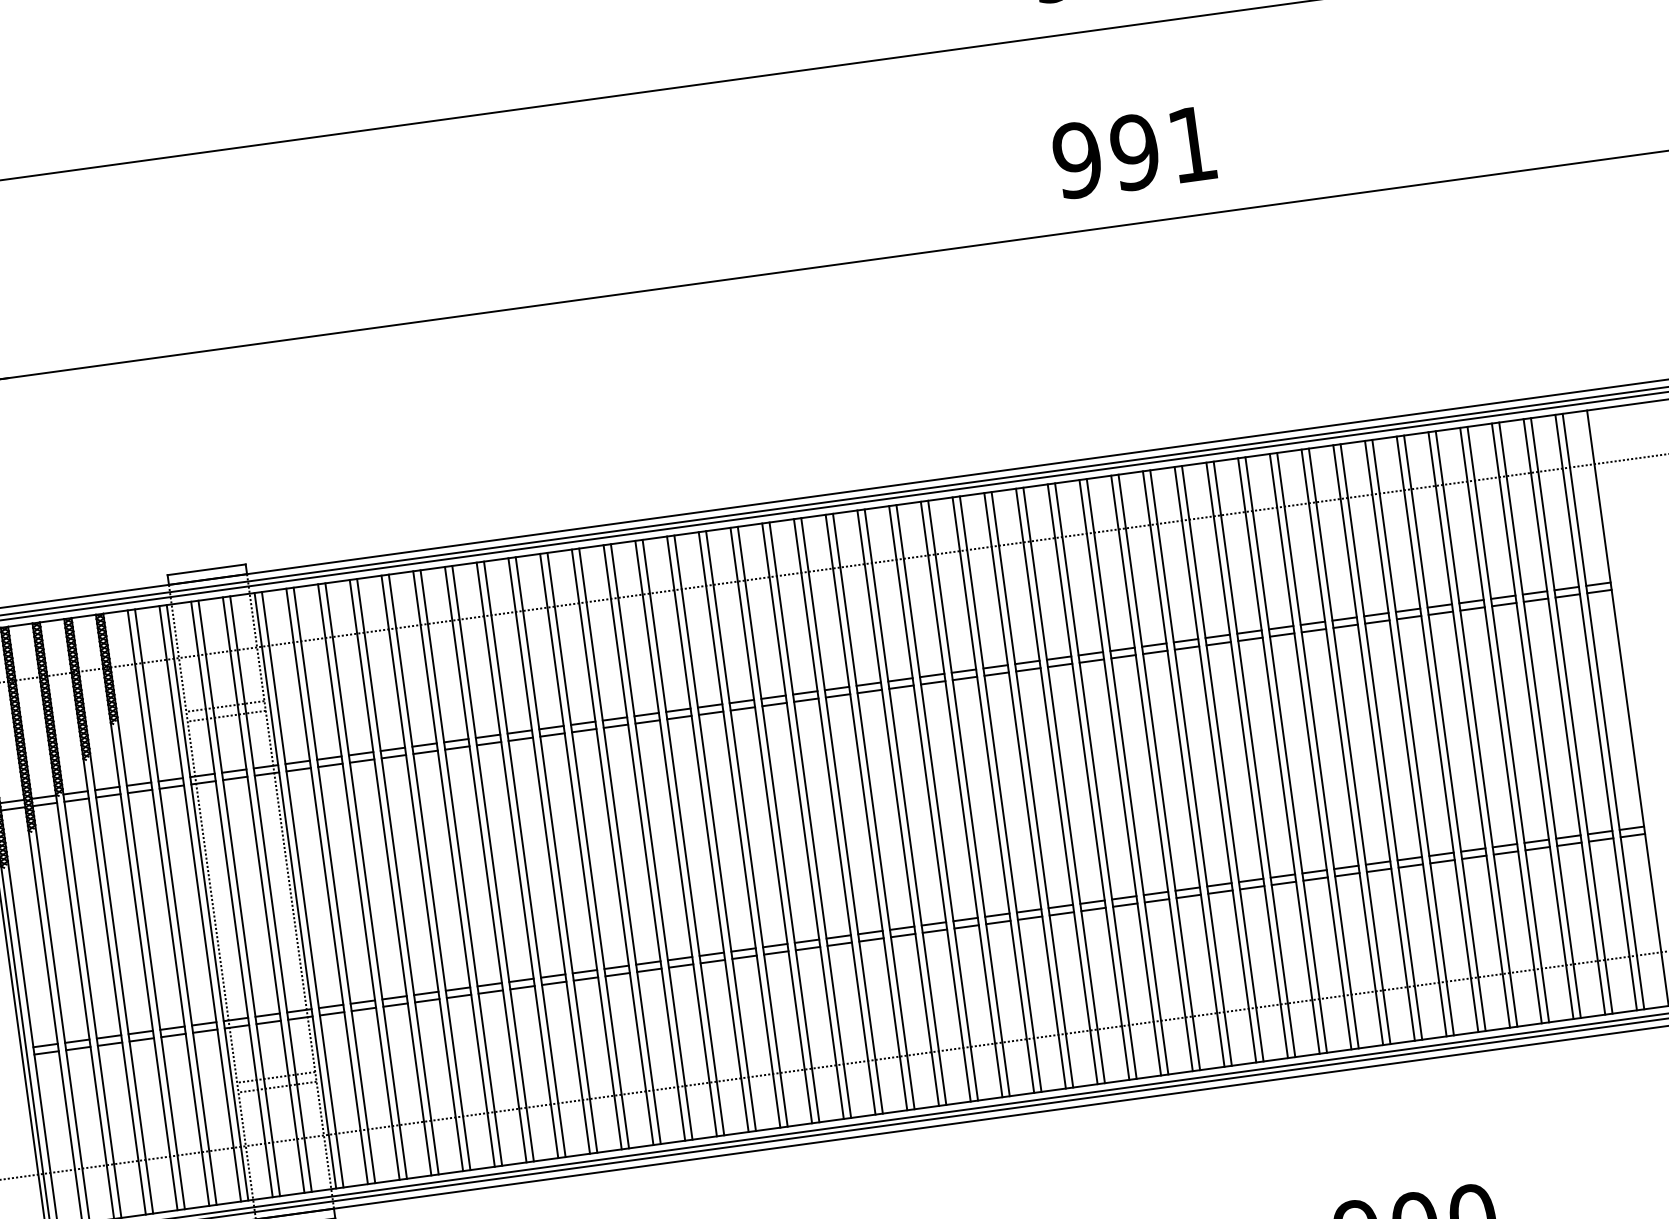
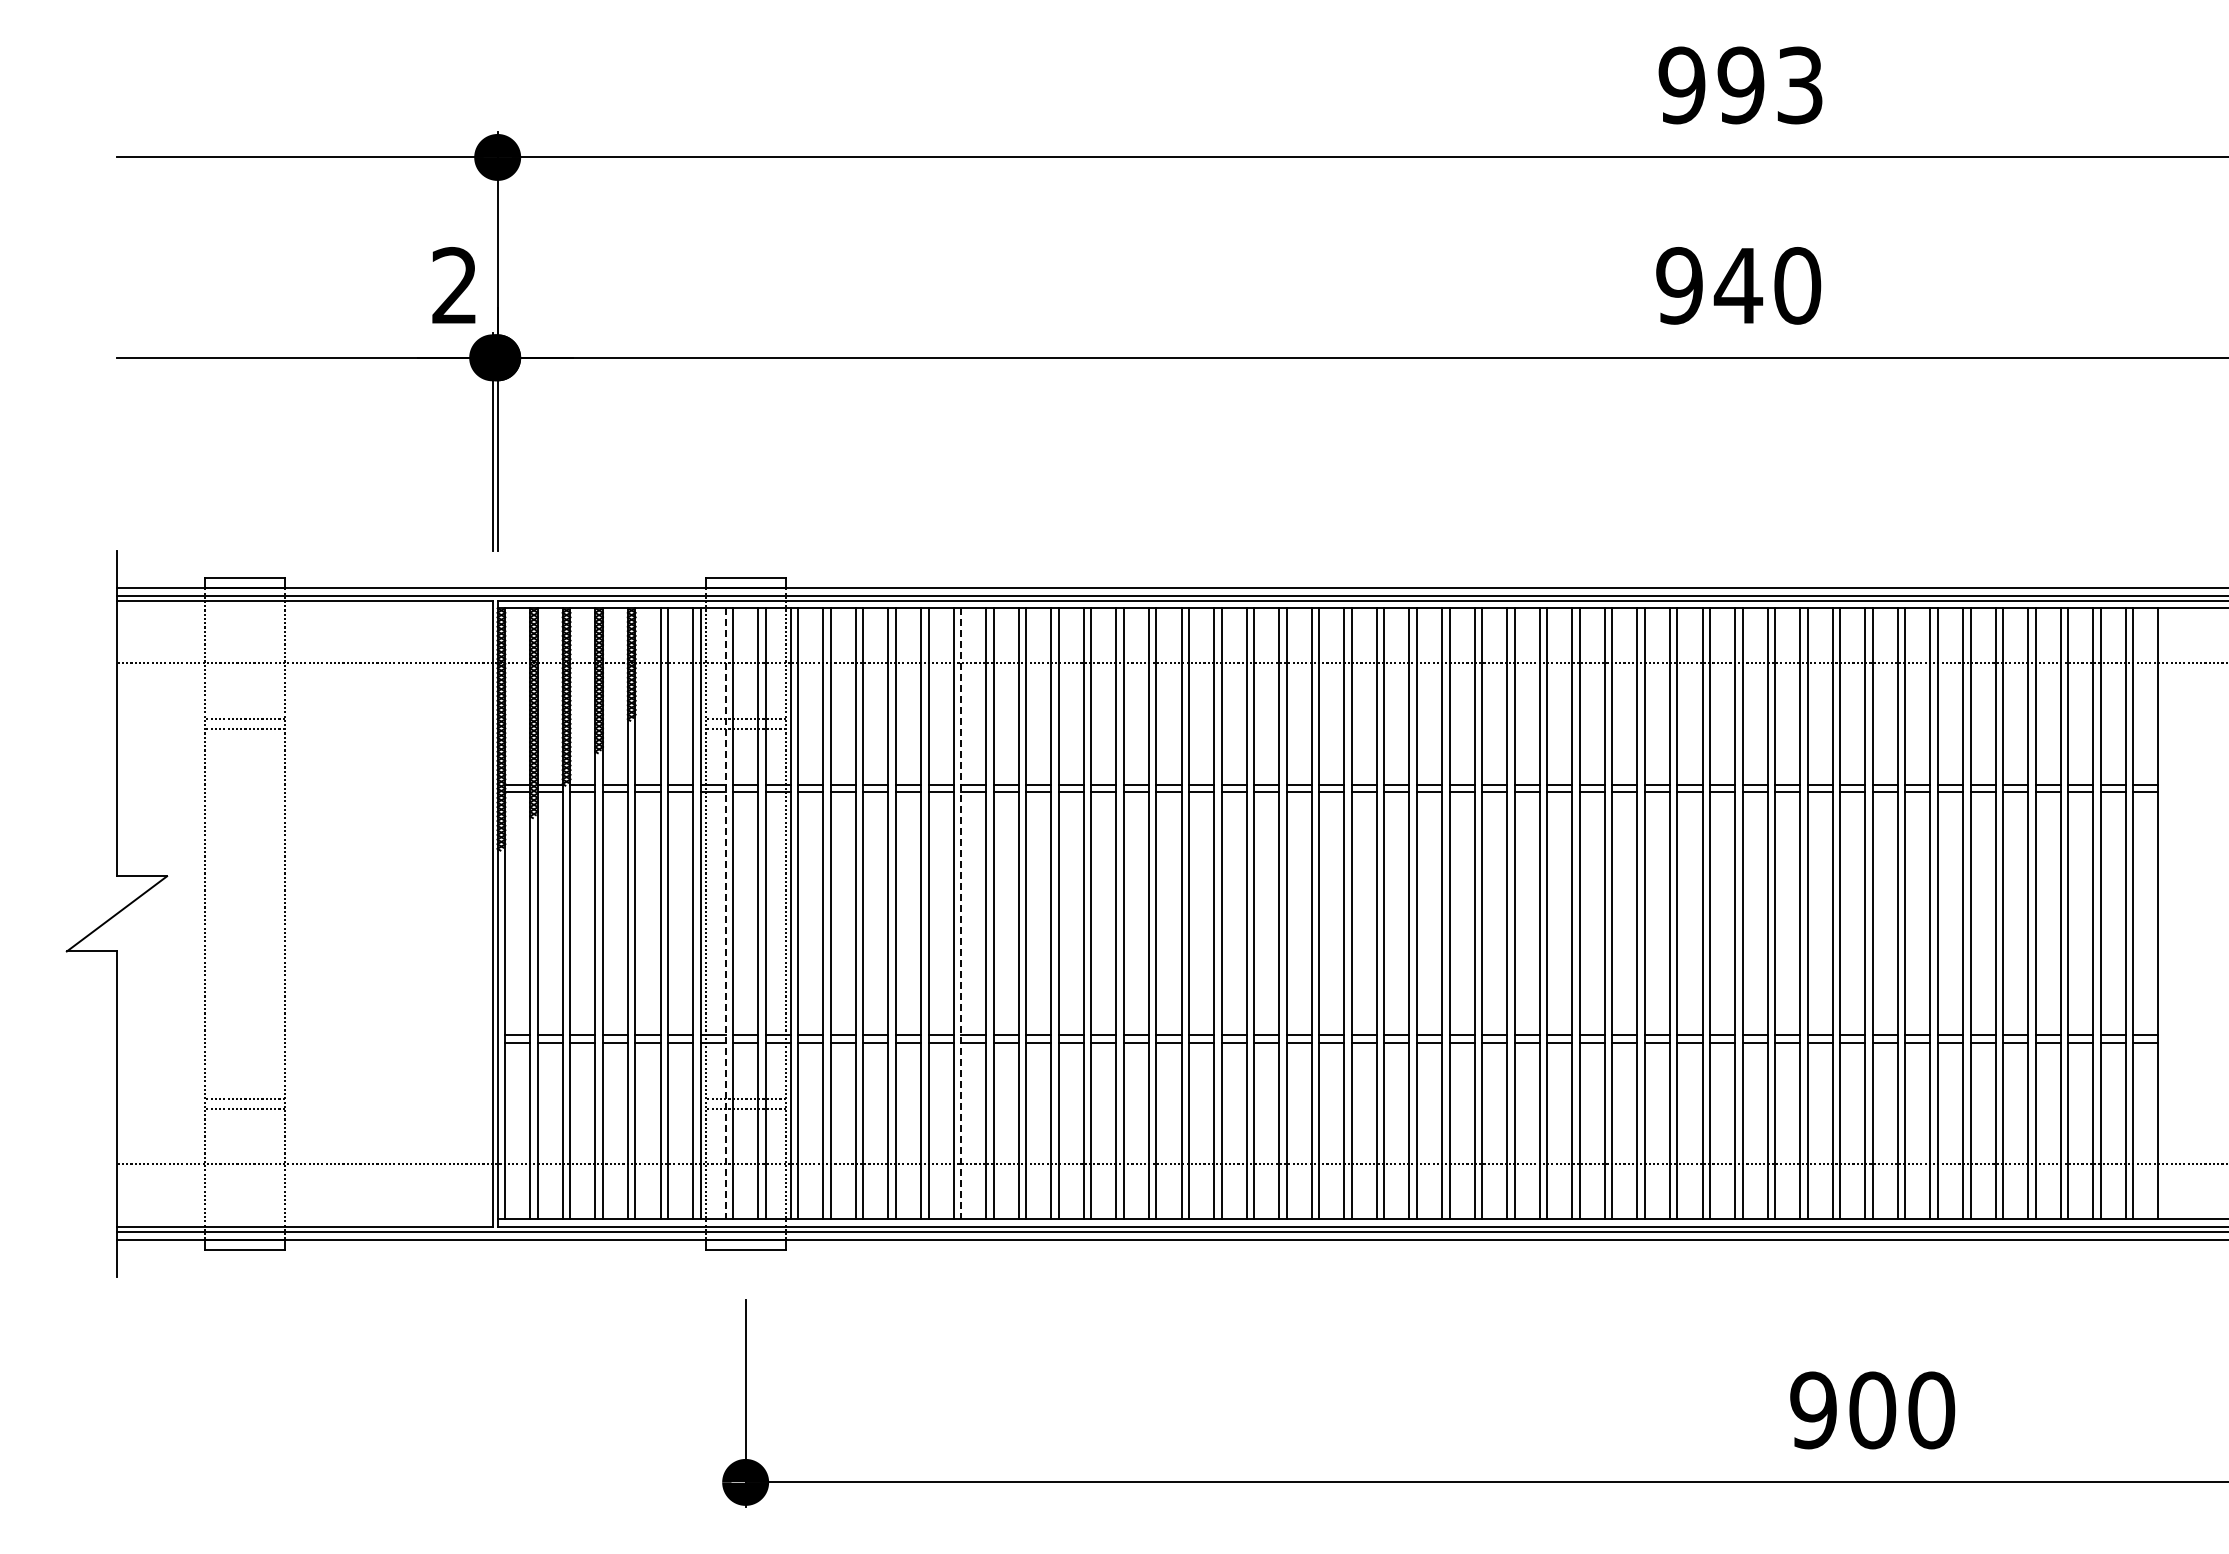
text: (1163, 148) -> (1767, 285), 991 -> 940
line: (461, 867) -> (961, 913), solid -> dashed
line: (231, 899) -> (725, 913), solid -> dashed

